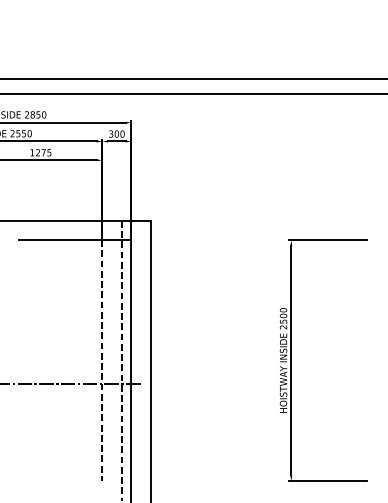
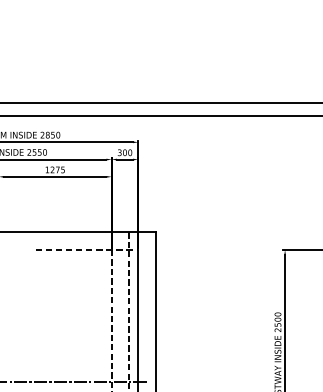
line: (75, 240) -> (87, 250), solid -> dashed

